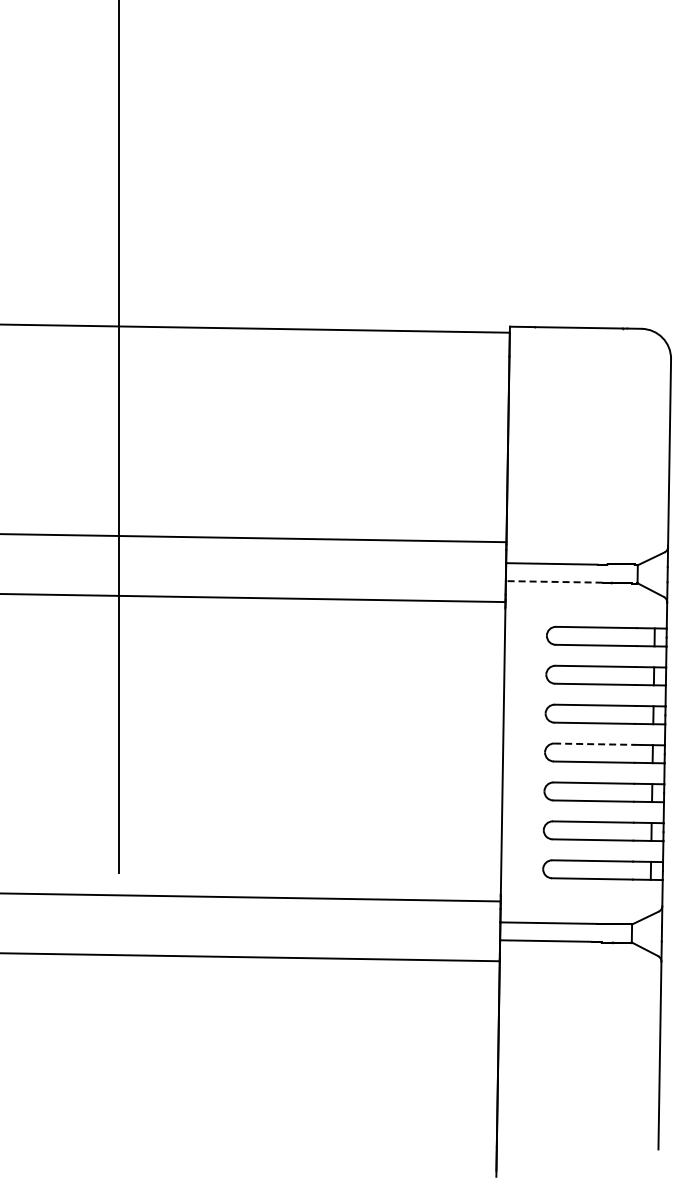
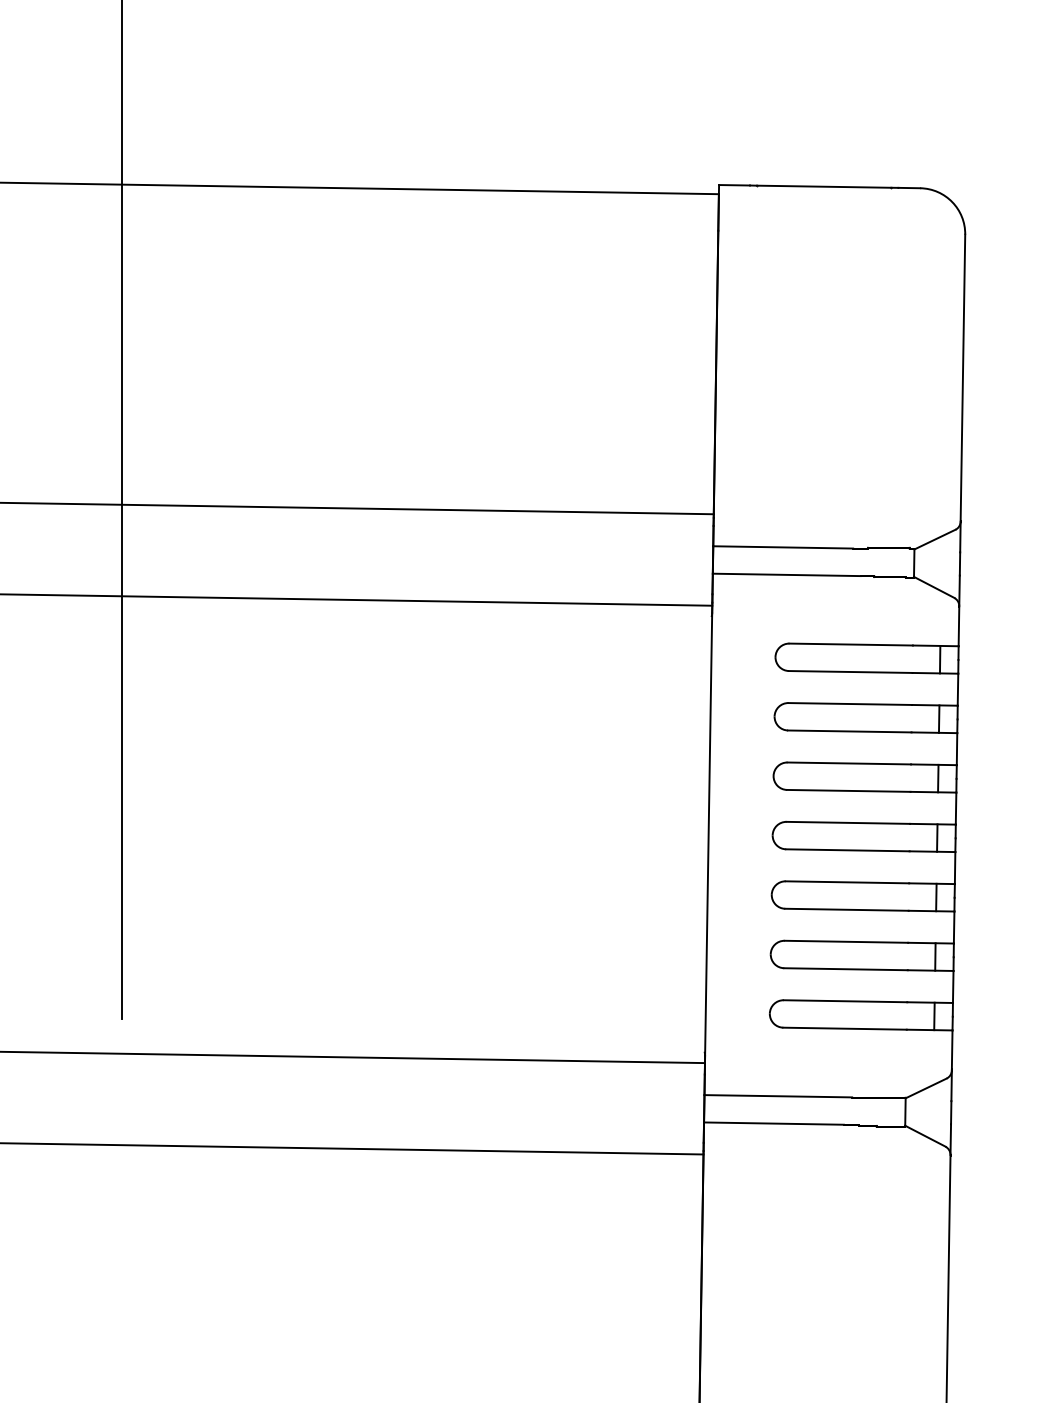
line: (553, 581) -> (785, 574), dashed -> solid
line: (595, 744) -> (849, 823), dashed -> solid

